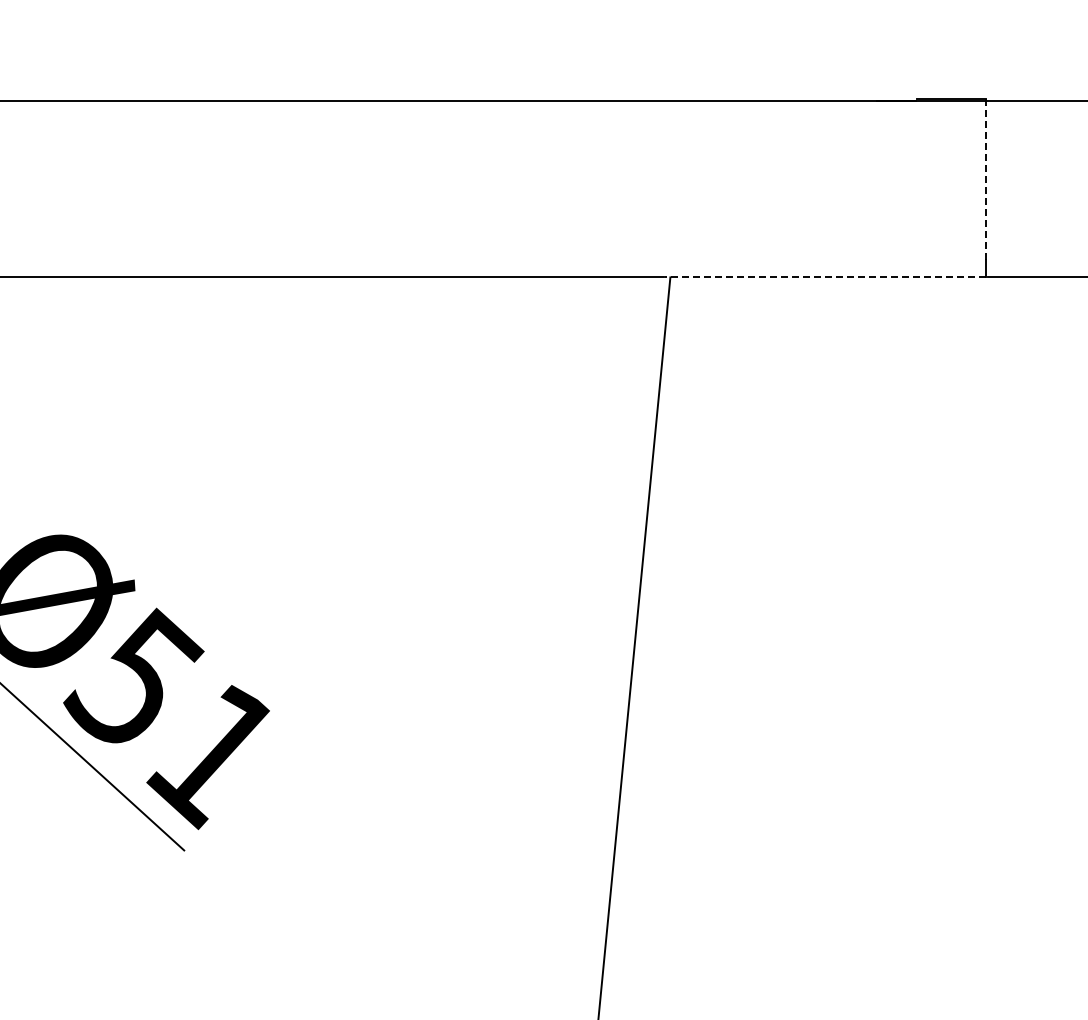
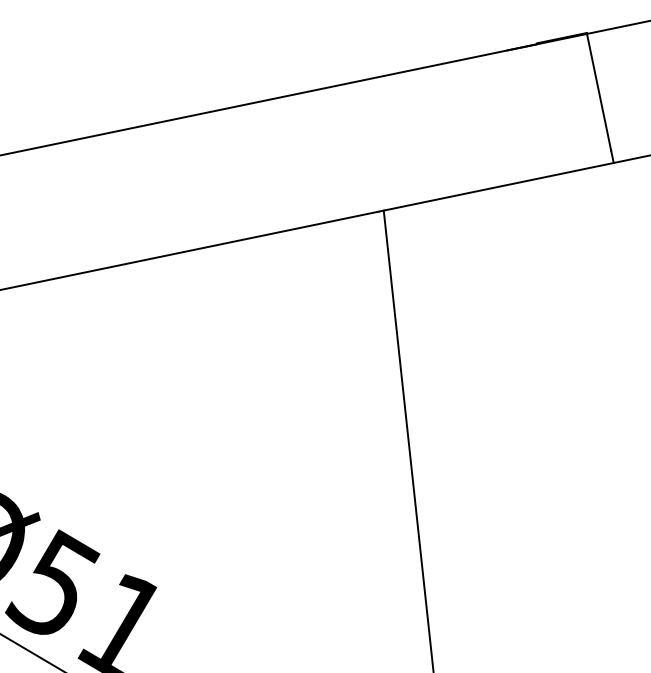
line: (985, 179) -> (598, 91), dashed -> solid
line: (824, 277) -> (496, 187), dashed -> solid

